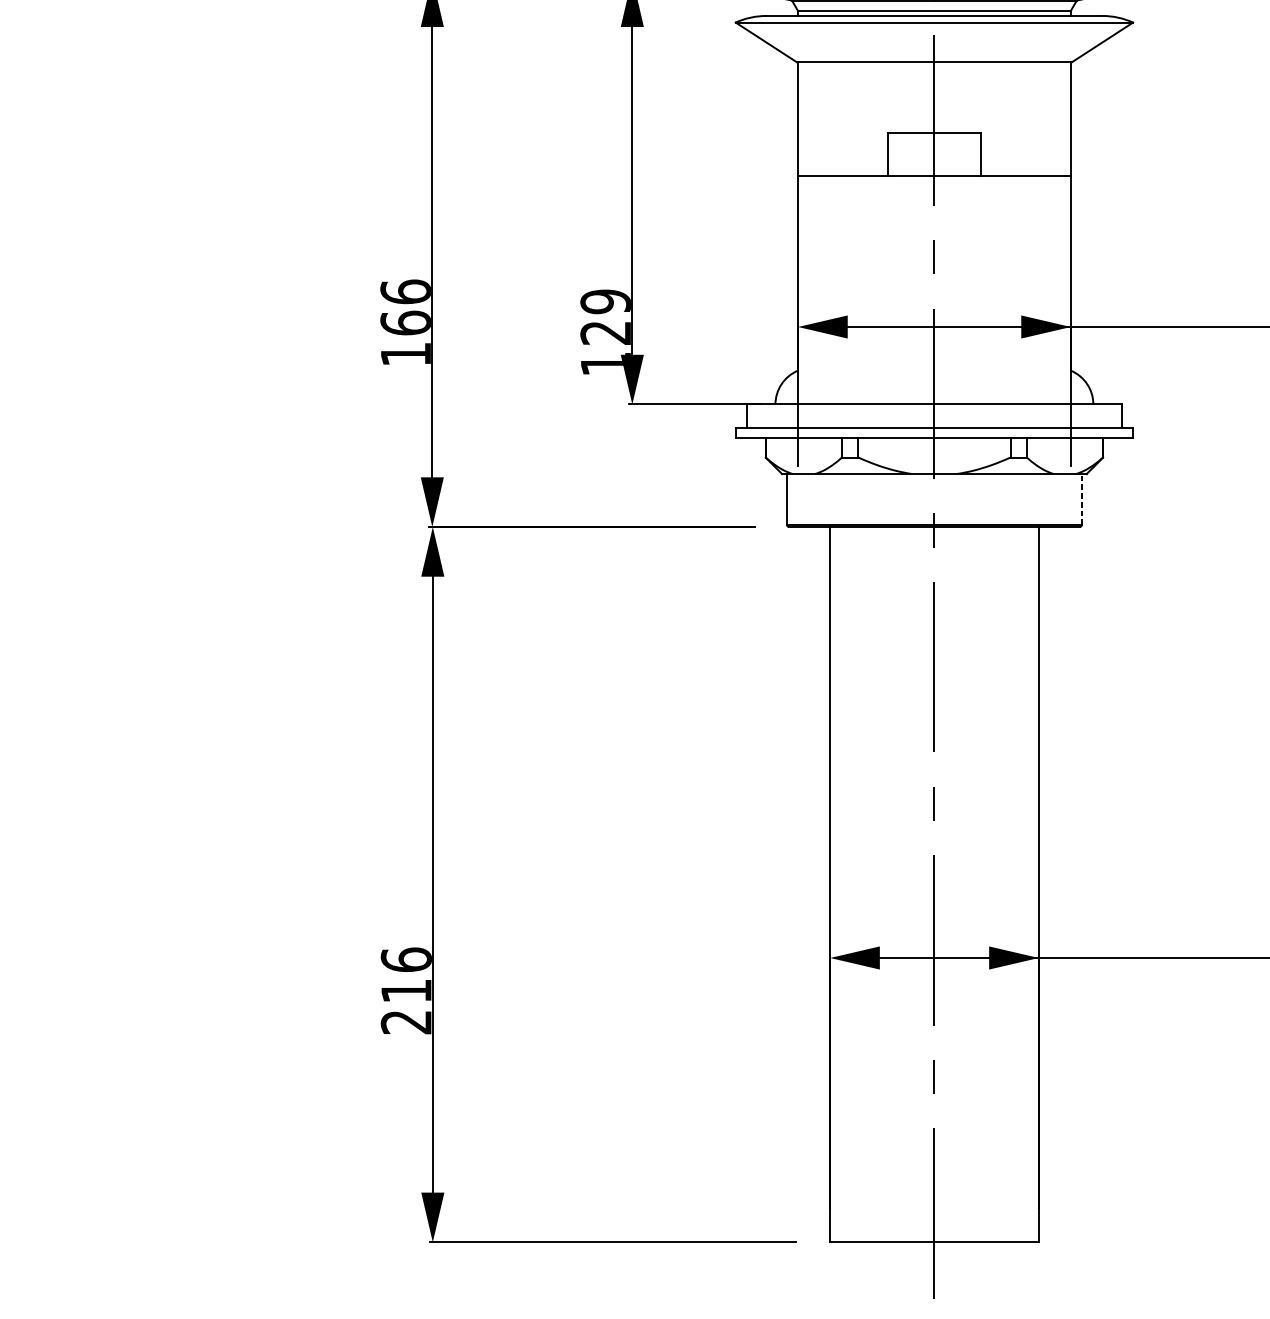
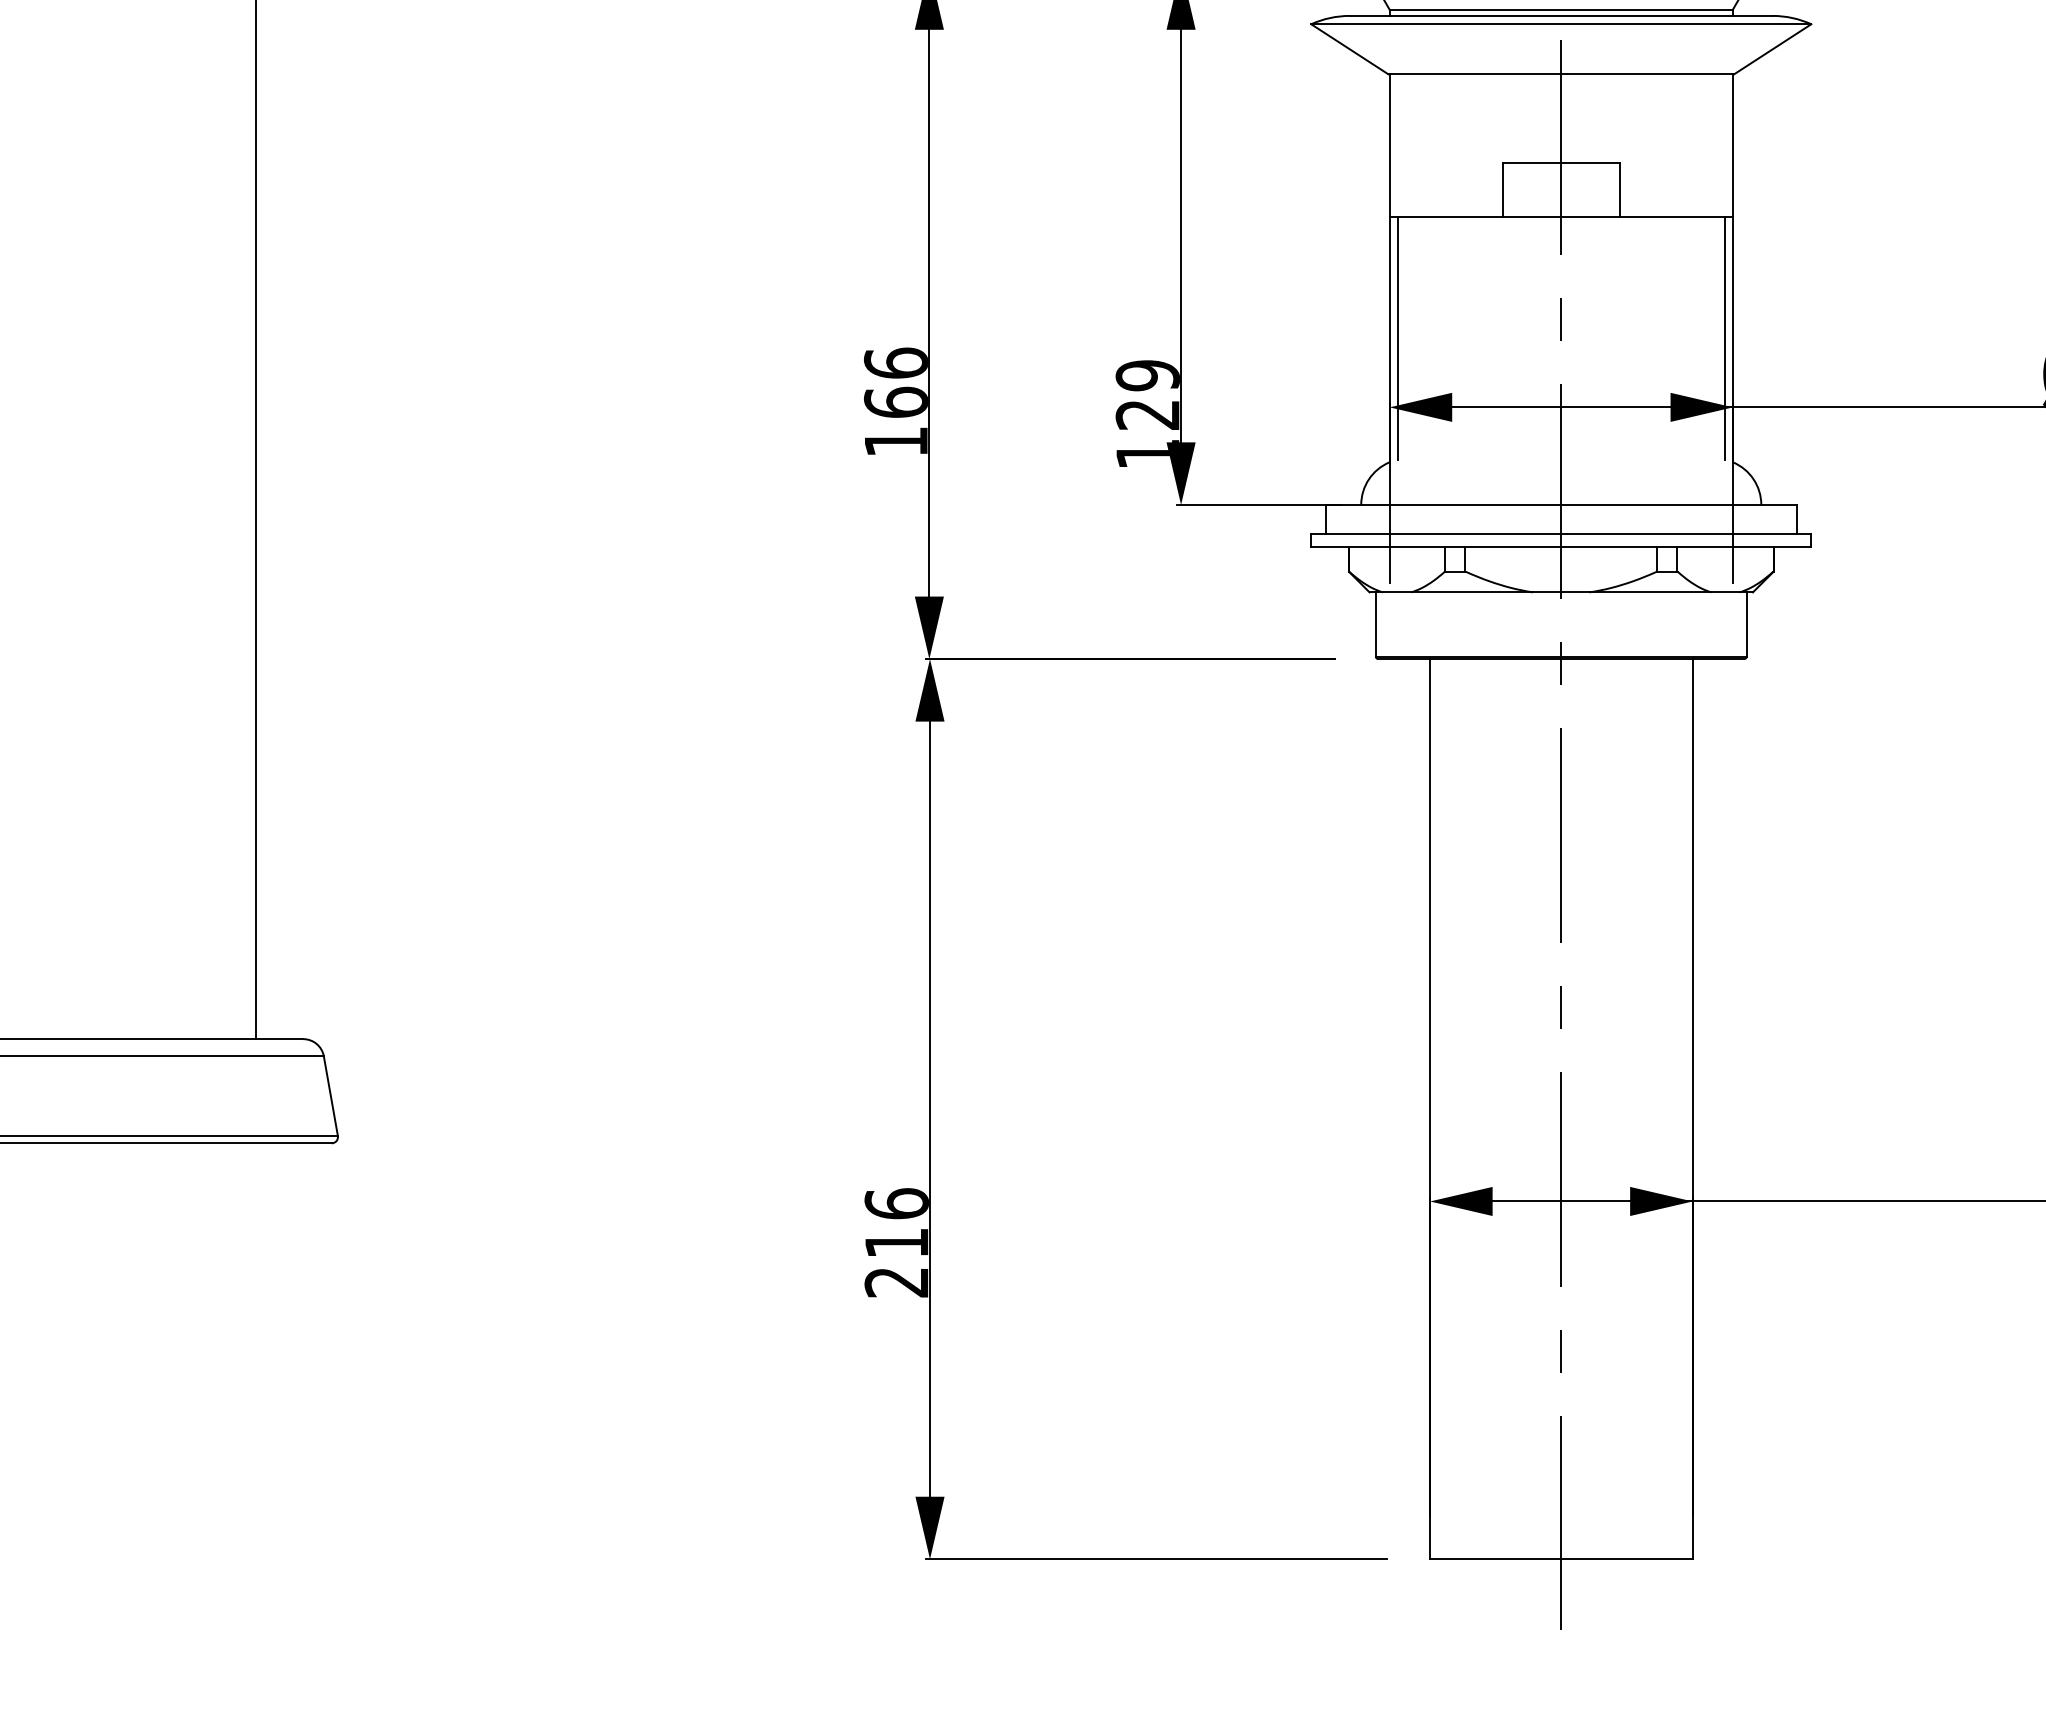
line: (804, 272) -> (1397, 338), added
line: (1064, 272) -> (1724, 338), added
line: (1081, 498) -> (1746, 623), dashed -> solid

